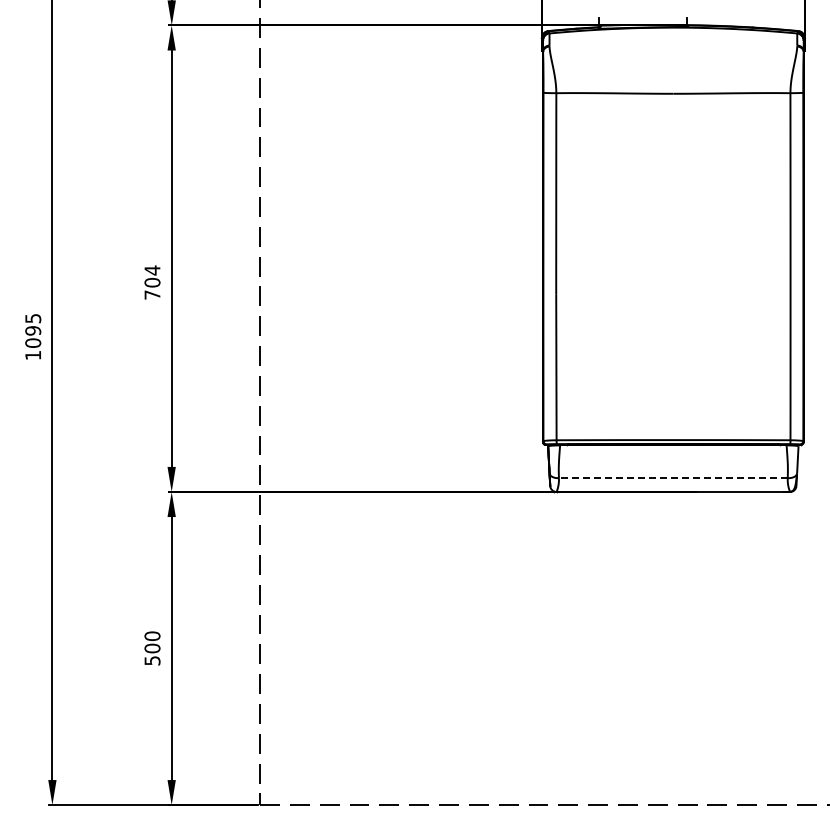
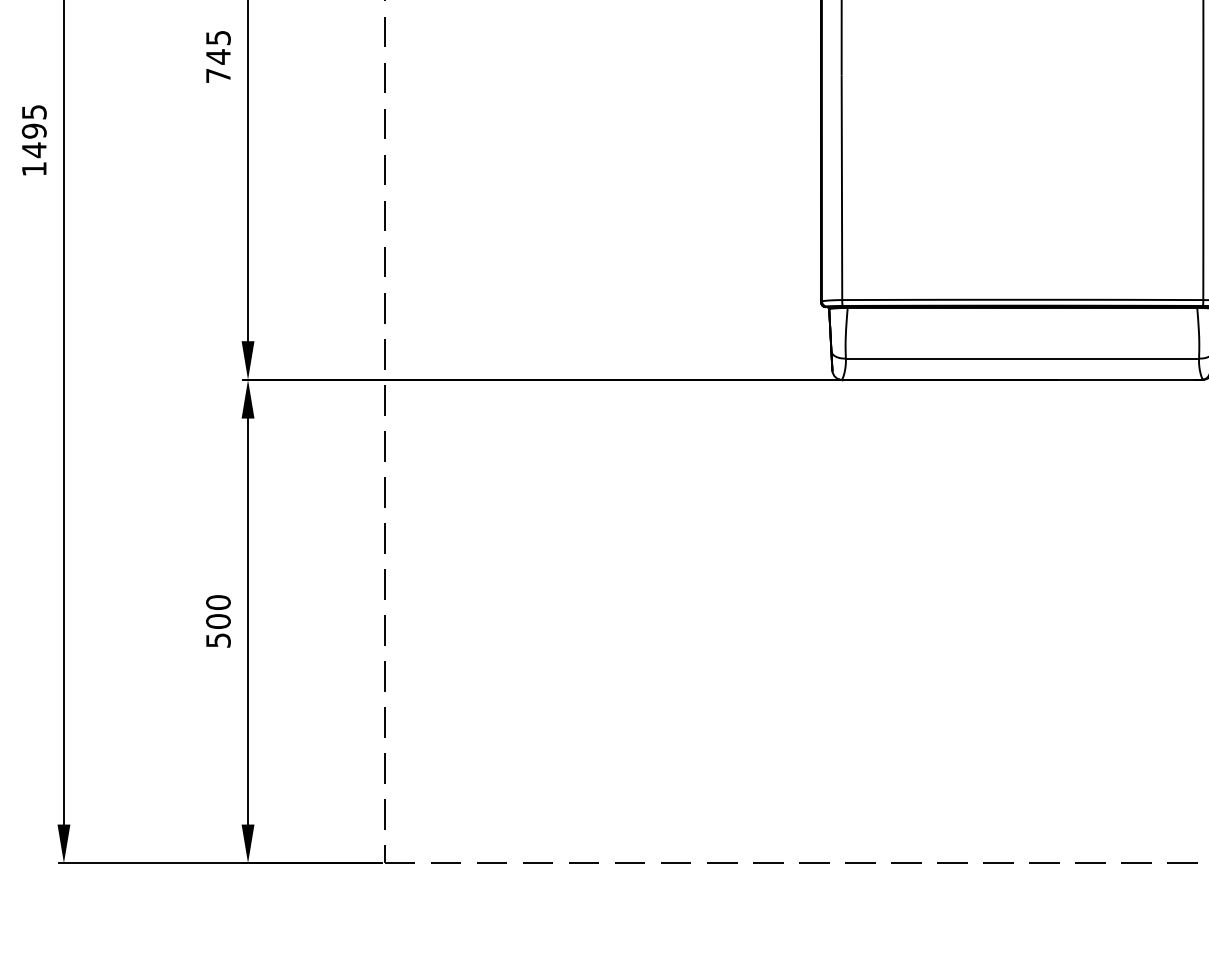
text: (152, 276) -> (218, 47), 704 -> 745
text: (33, 343) -> (34, 150), 1095 -> 1495
line: (672, 478) -> (1021, 359), dashed -> solid

